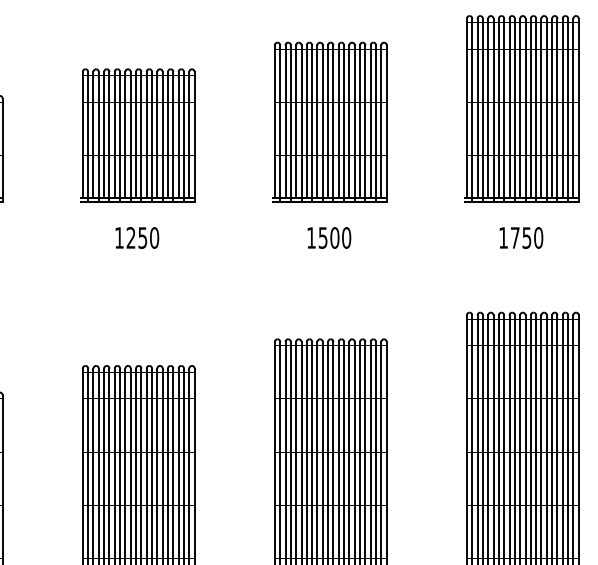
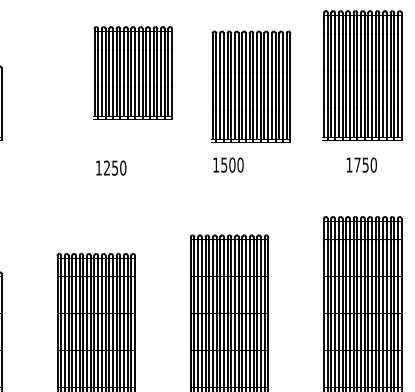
part: (330, 121) -> (251, 86), moved
part: (137, 134) -> (132, 72), moved
text: (137, 237) -> (111, 167), moved

